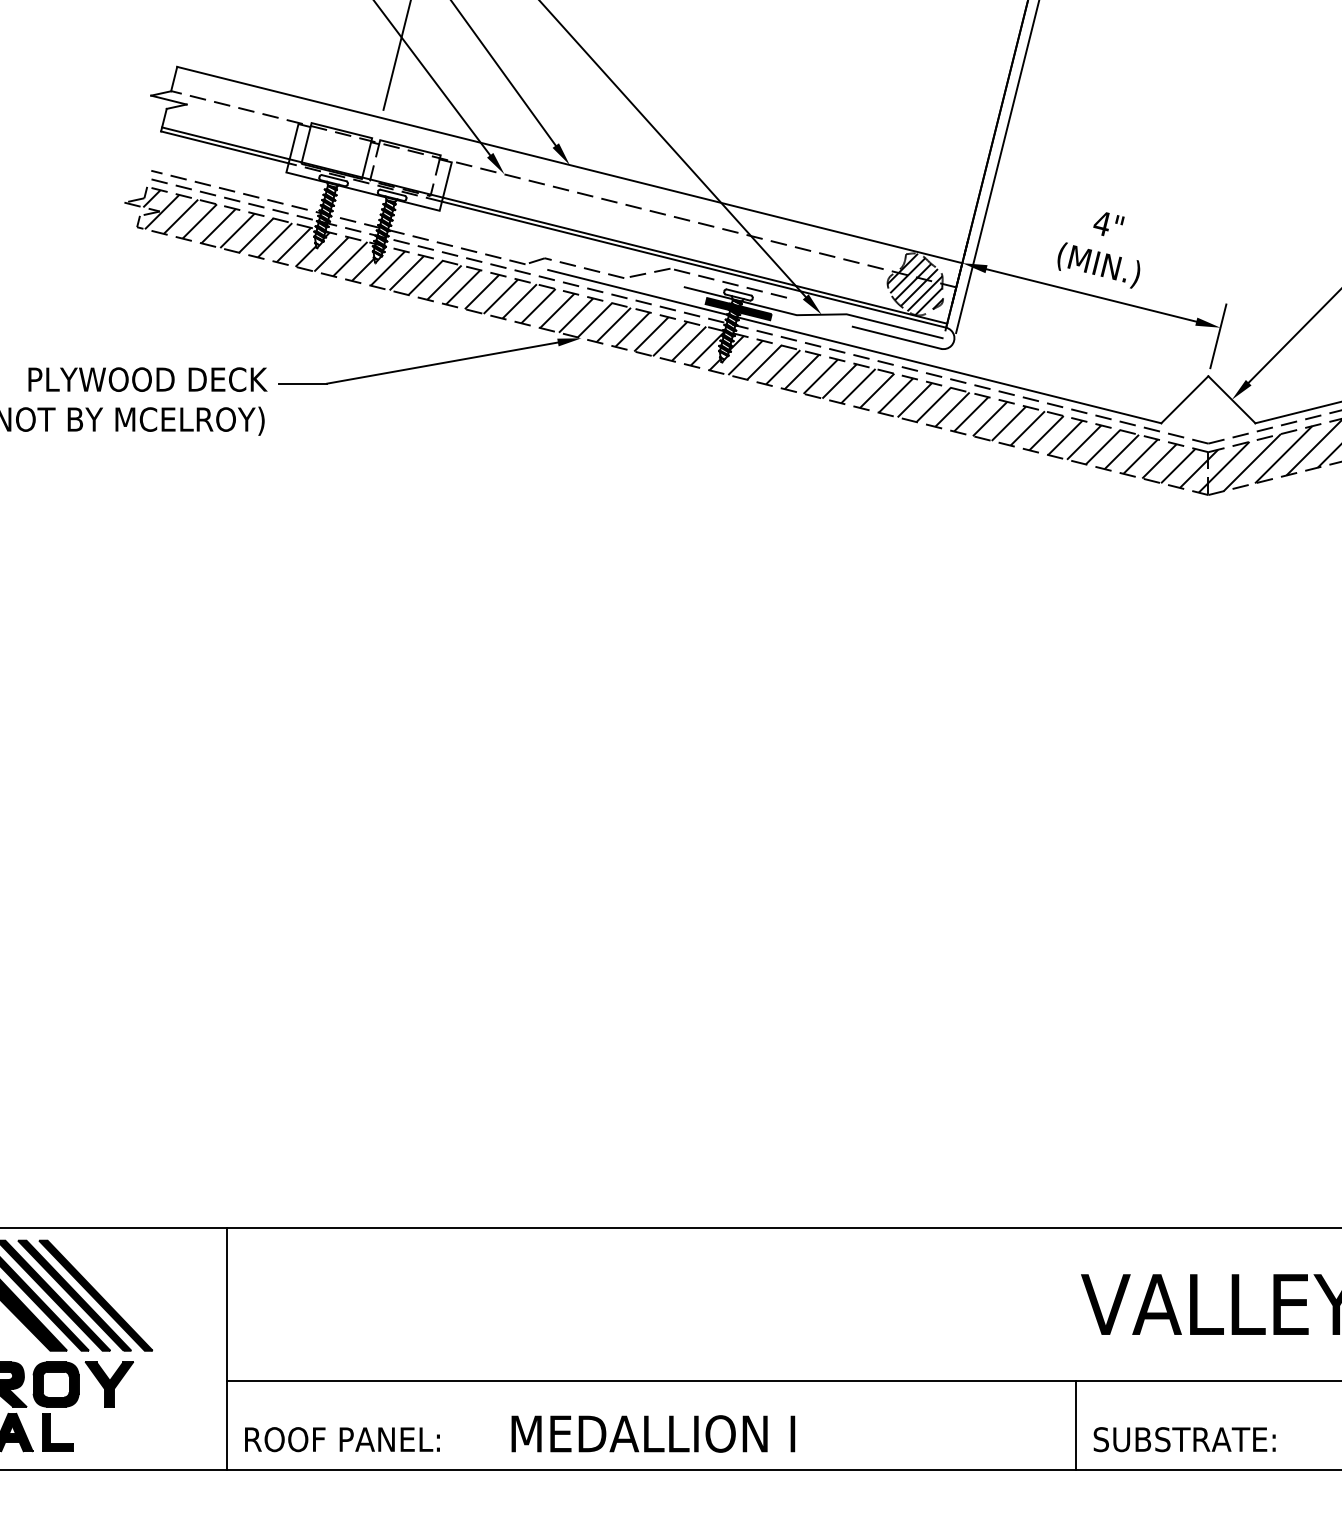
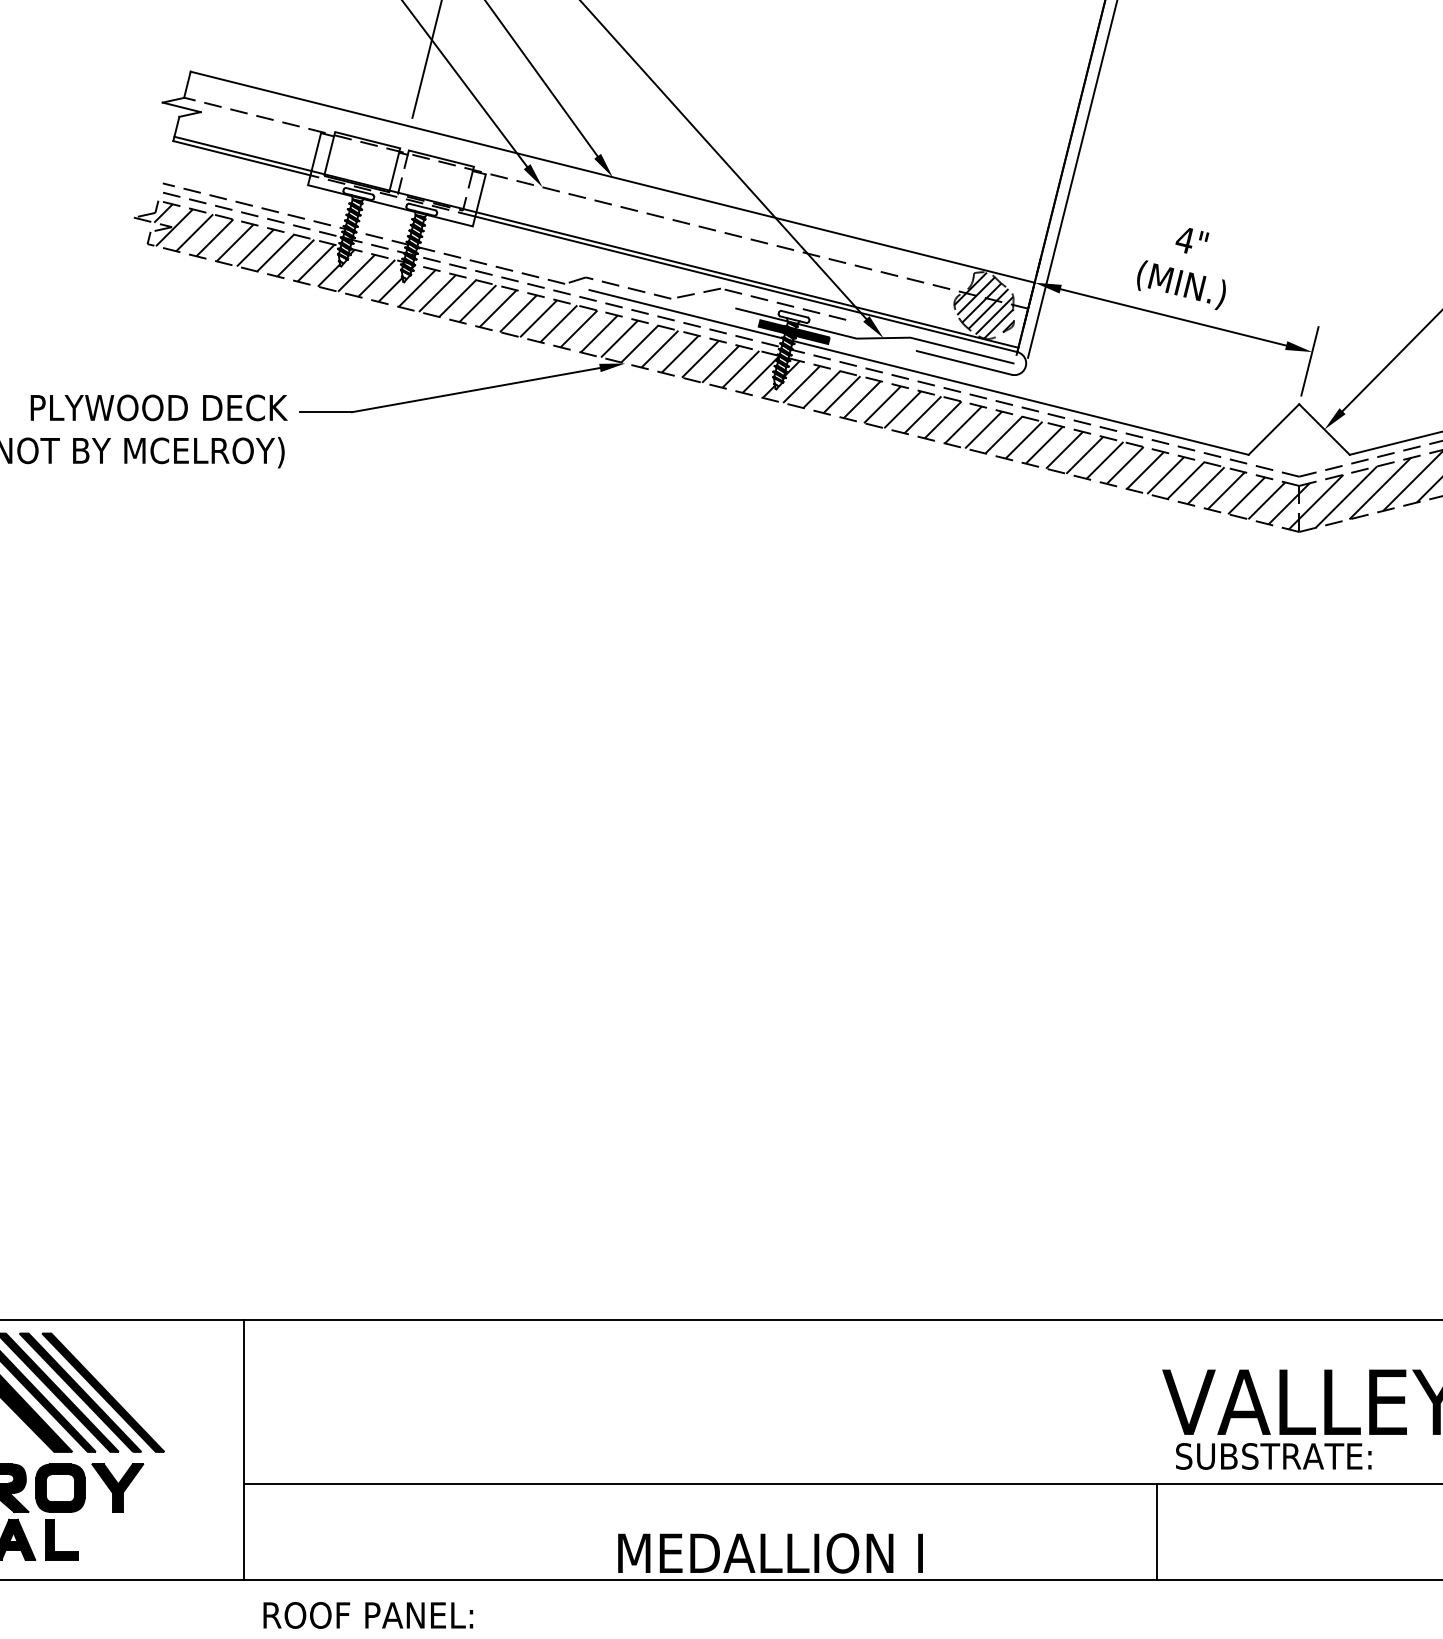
text: (653, 1434) -> (770, 1553), moved
text: (342, 1439) -> (368, 1615), moved
text: (1184, 1439) -> (1273, 1456), moved

